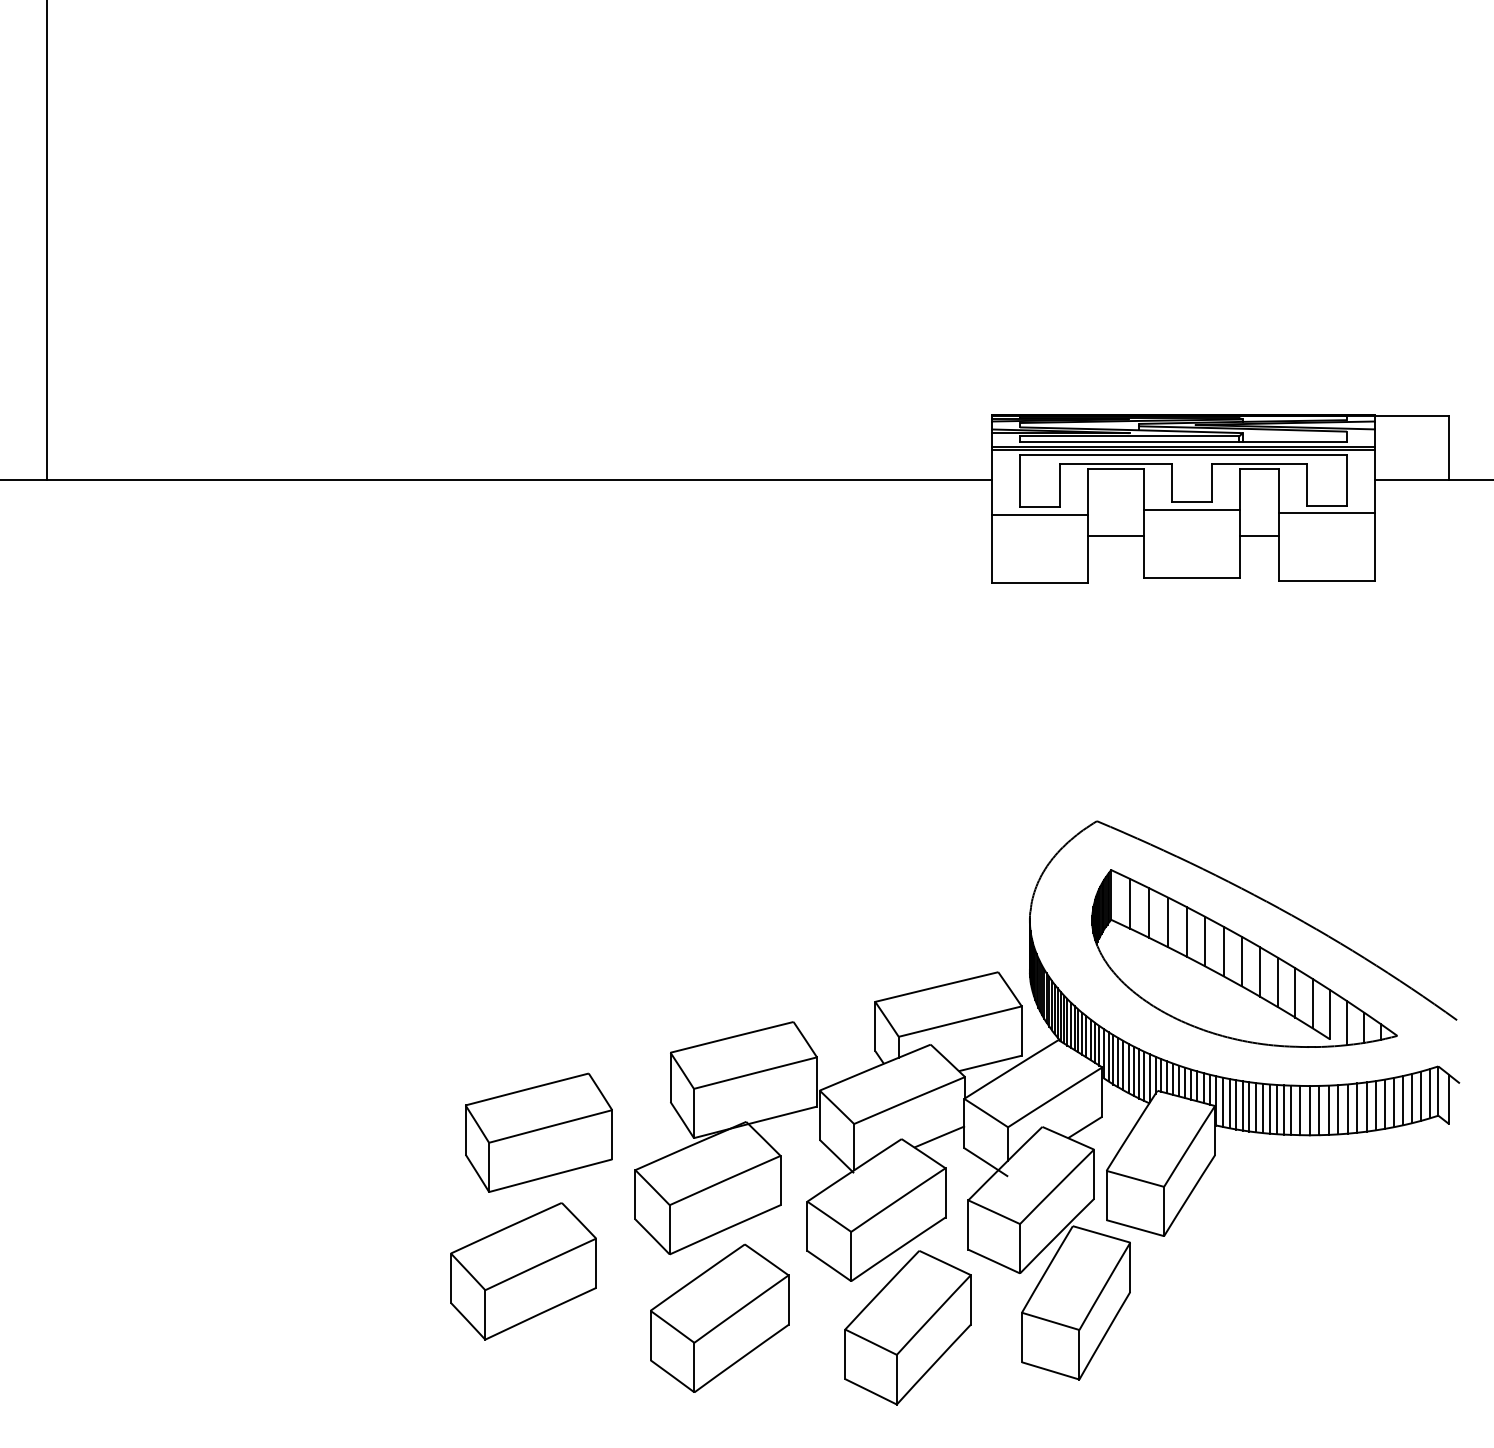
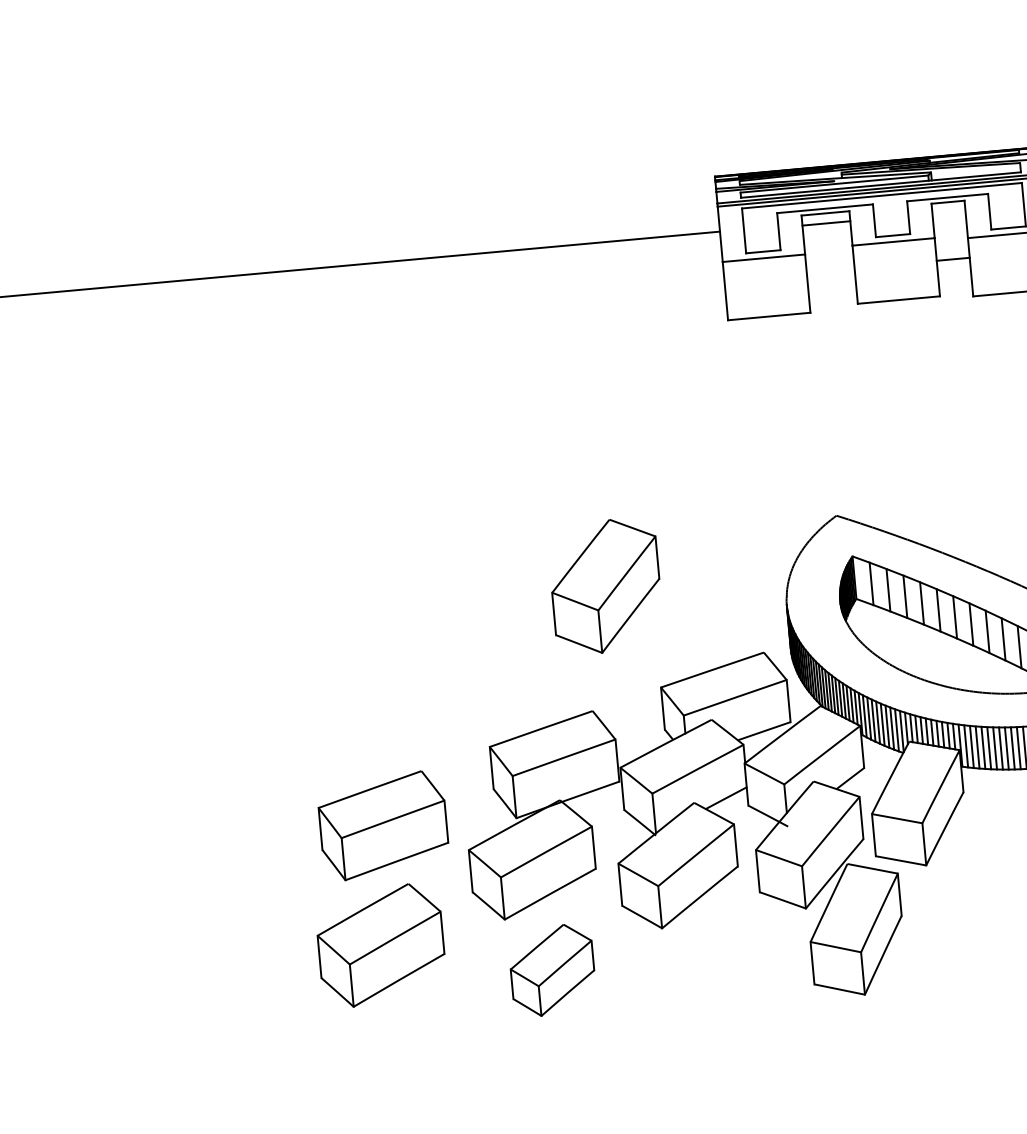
line: (1116, 536) -> (826, 223), moved
part: (719, 1317) -> (552, 969), size x0.7
part: (907, 1327) -> (605, 586), moved

